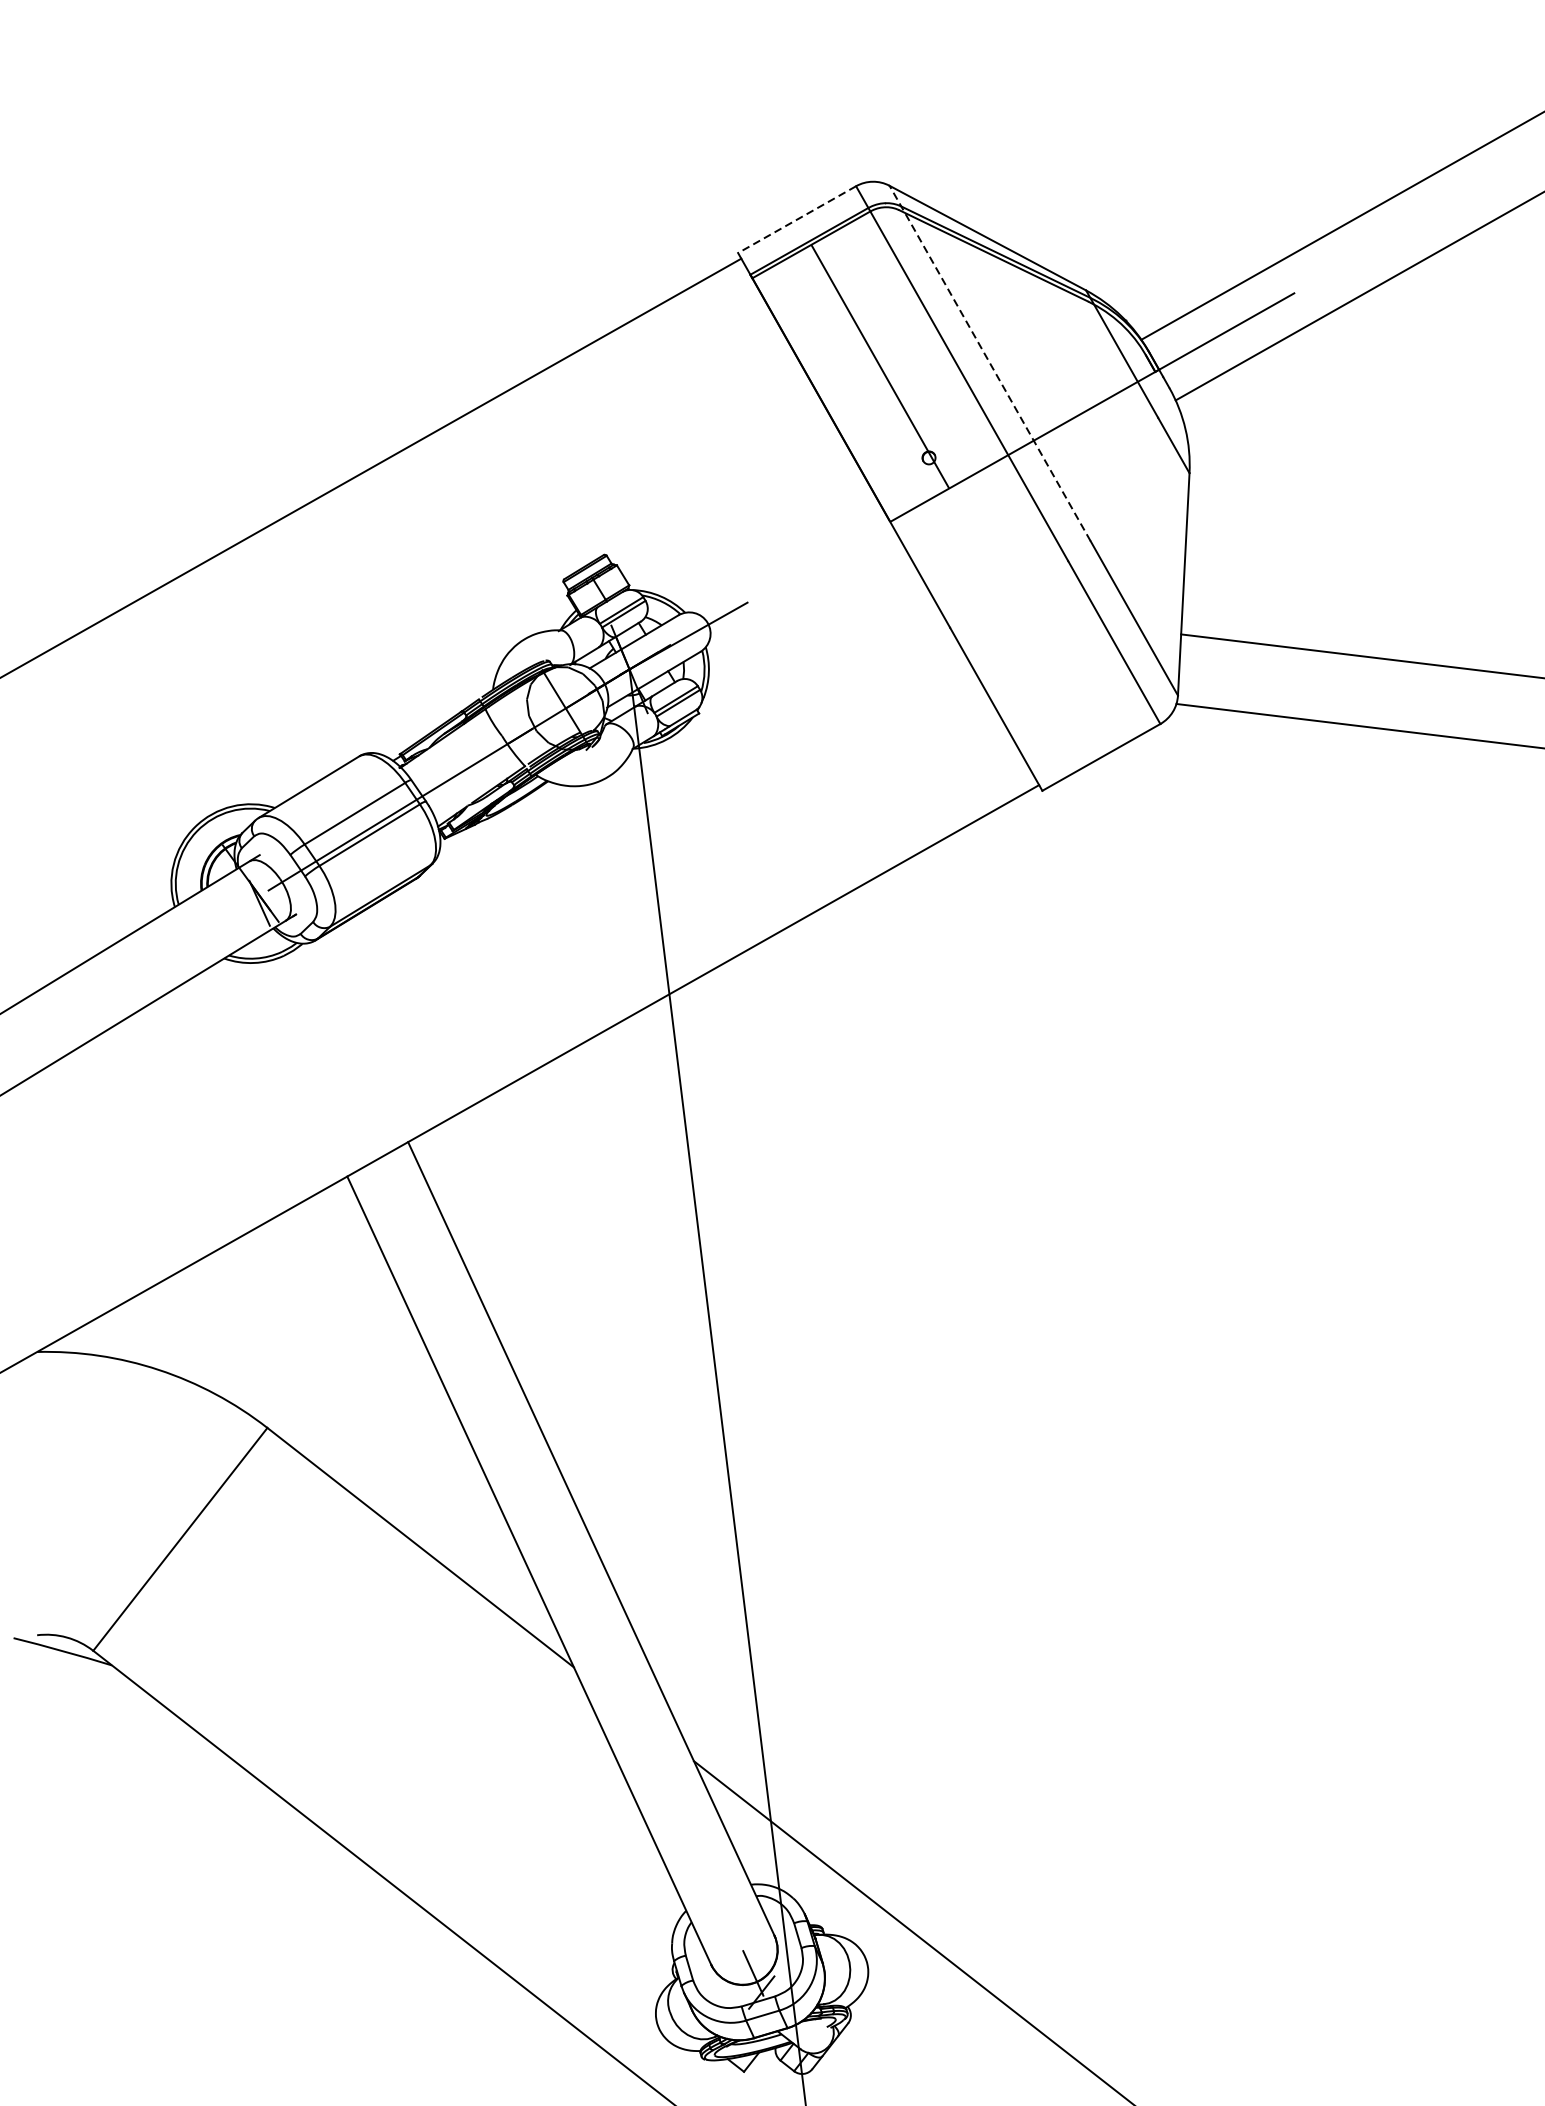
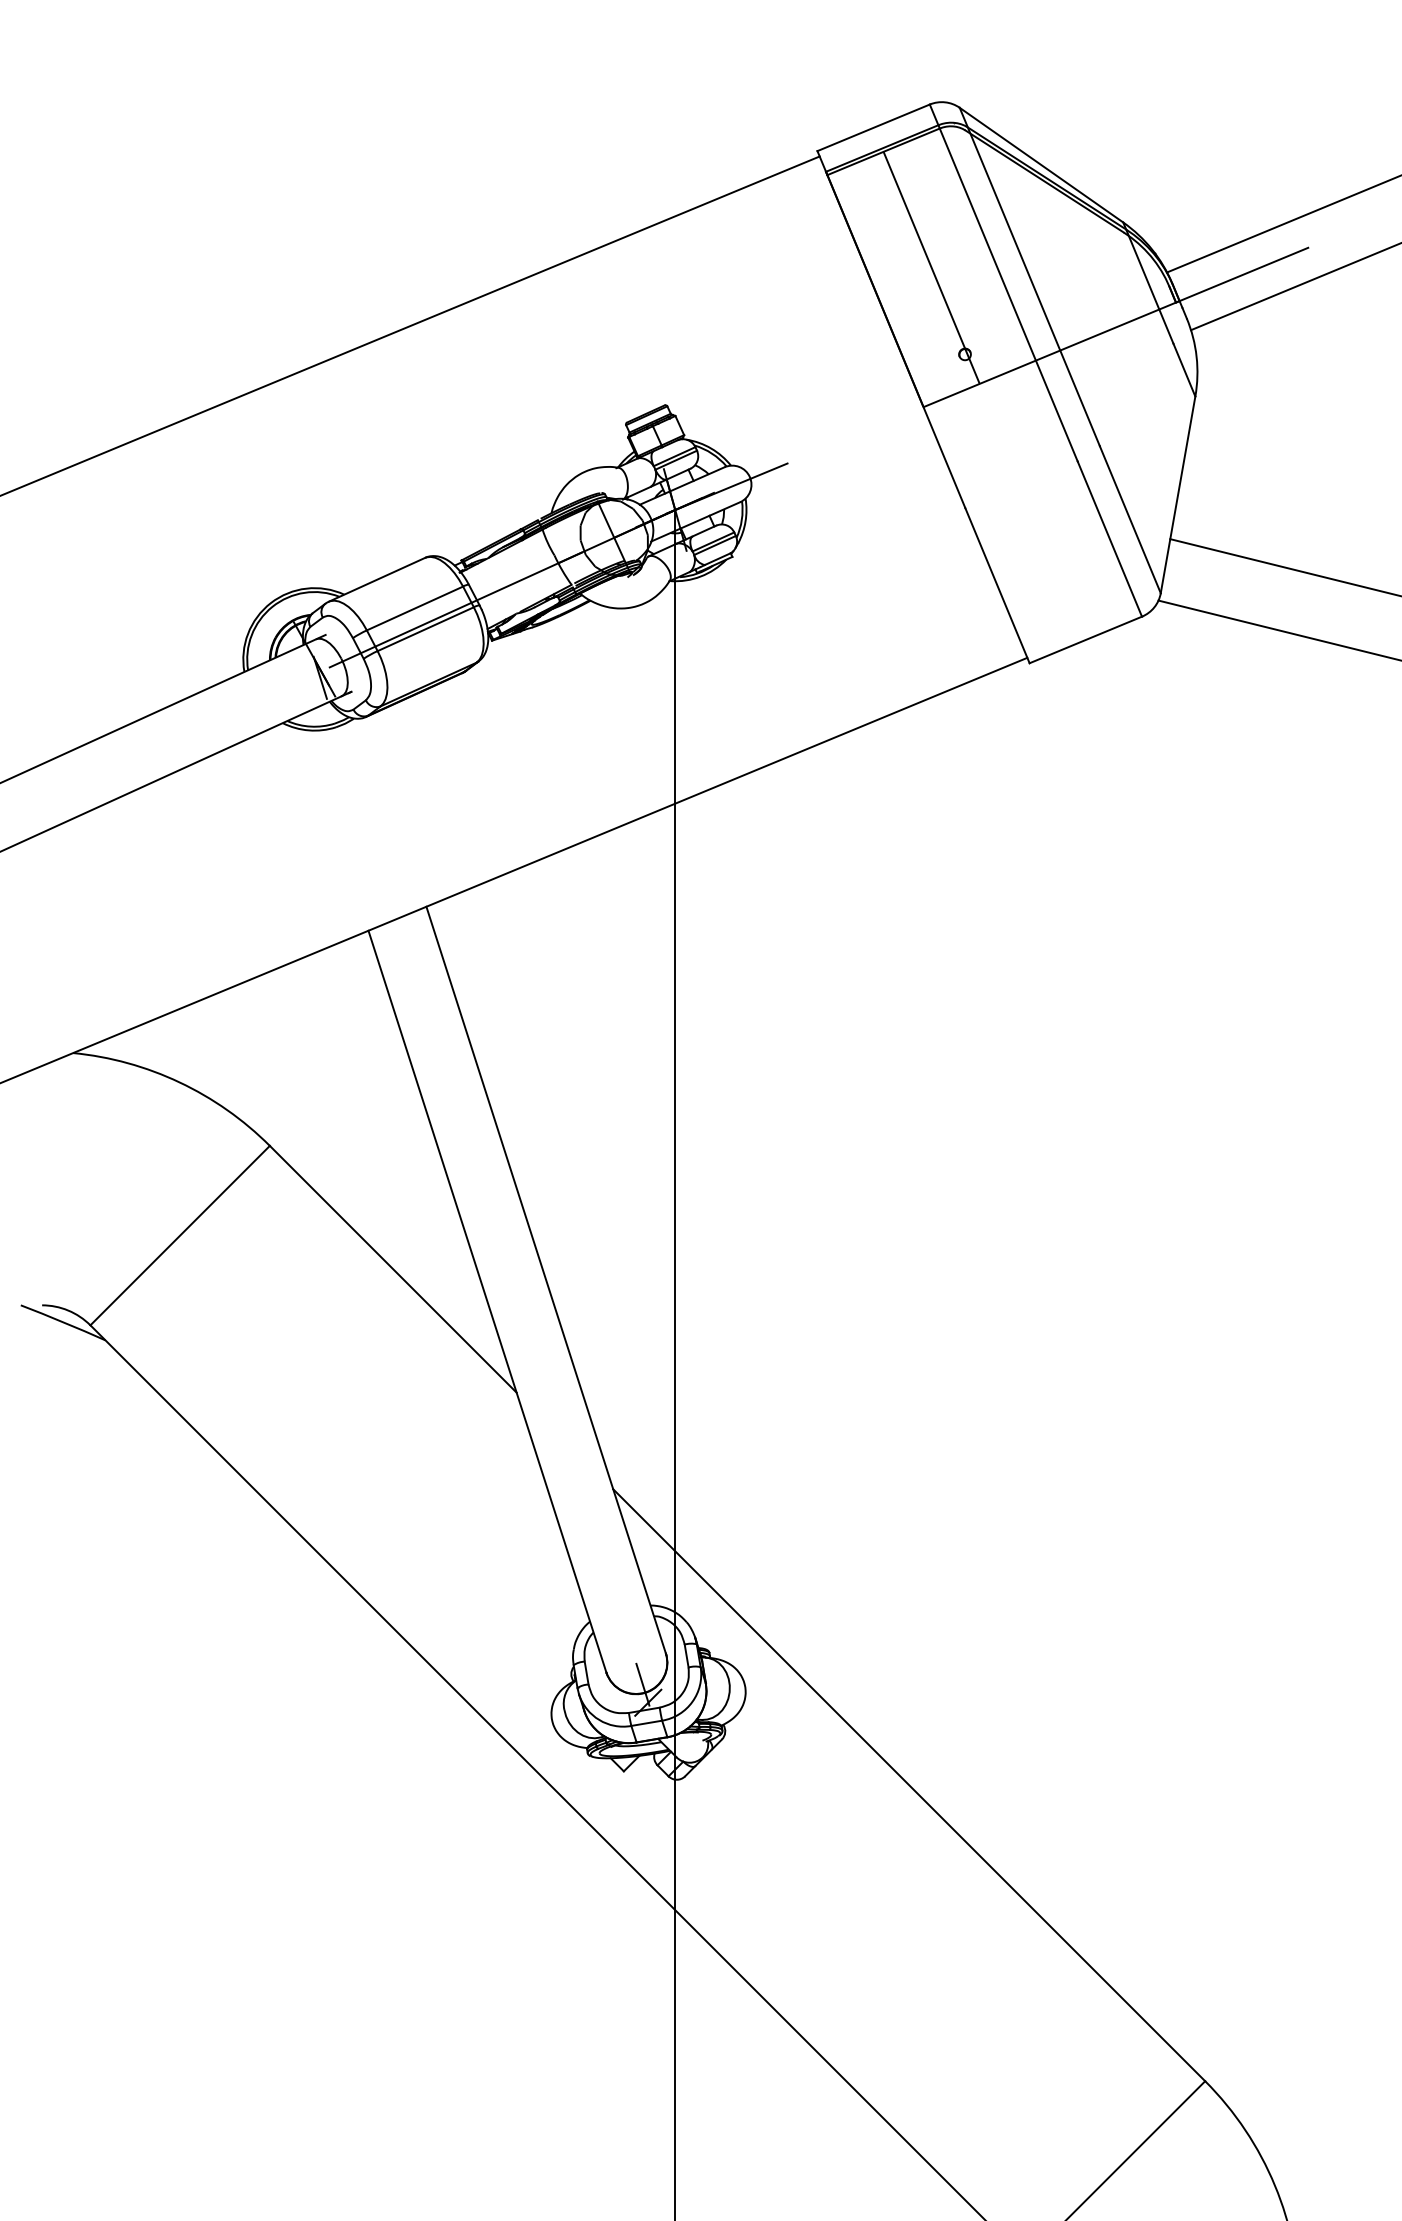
line: (796, 219) -> (873, 127), dashed -> solid
line: (989, 362) -> (1029, 276), dashed -> solid

